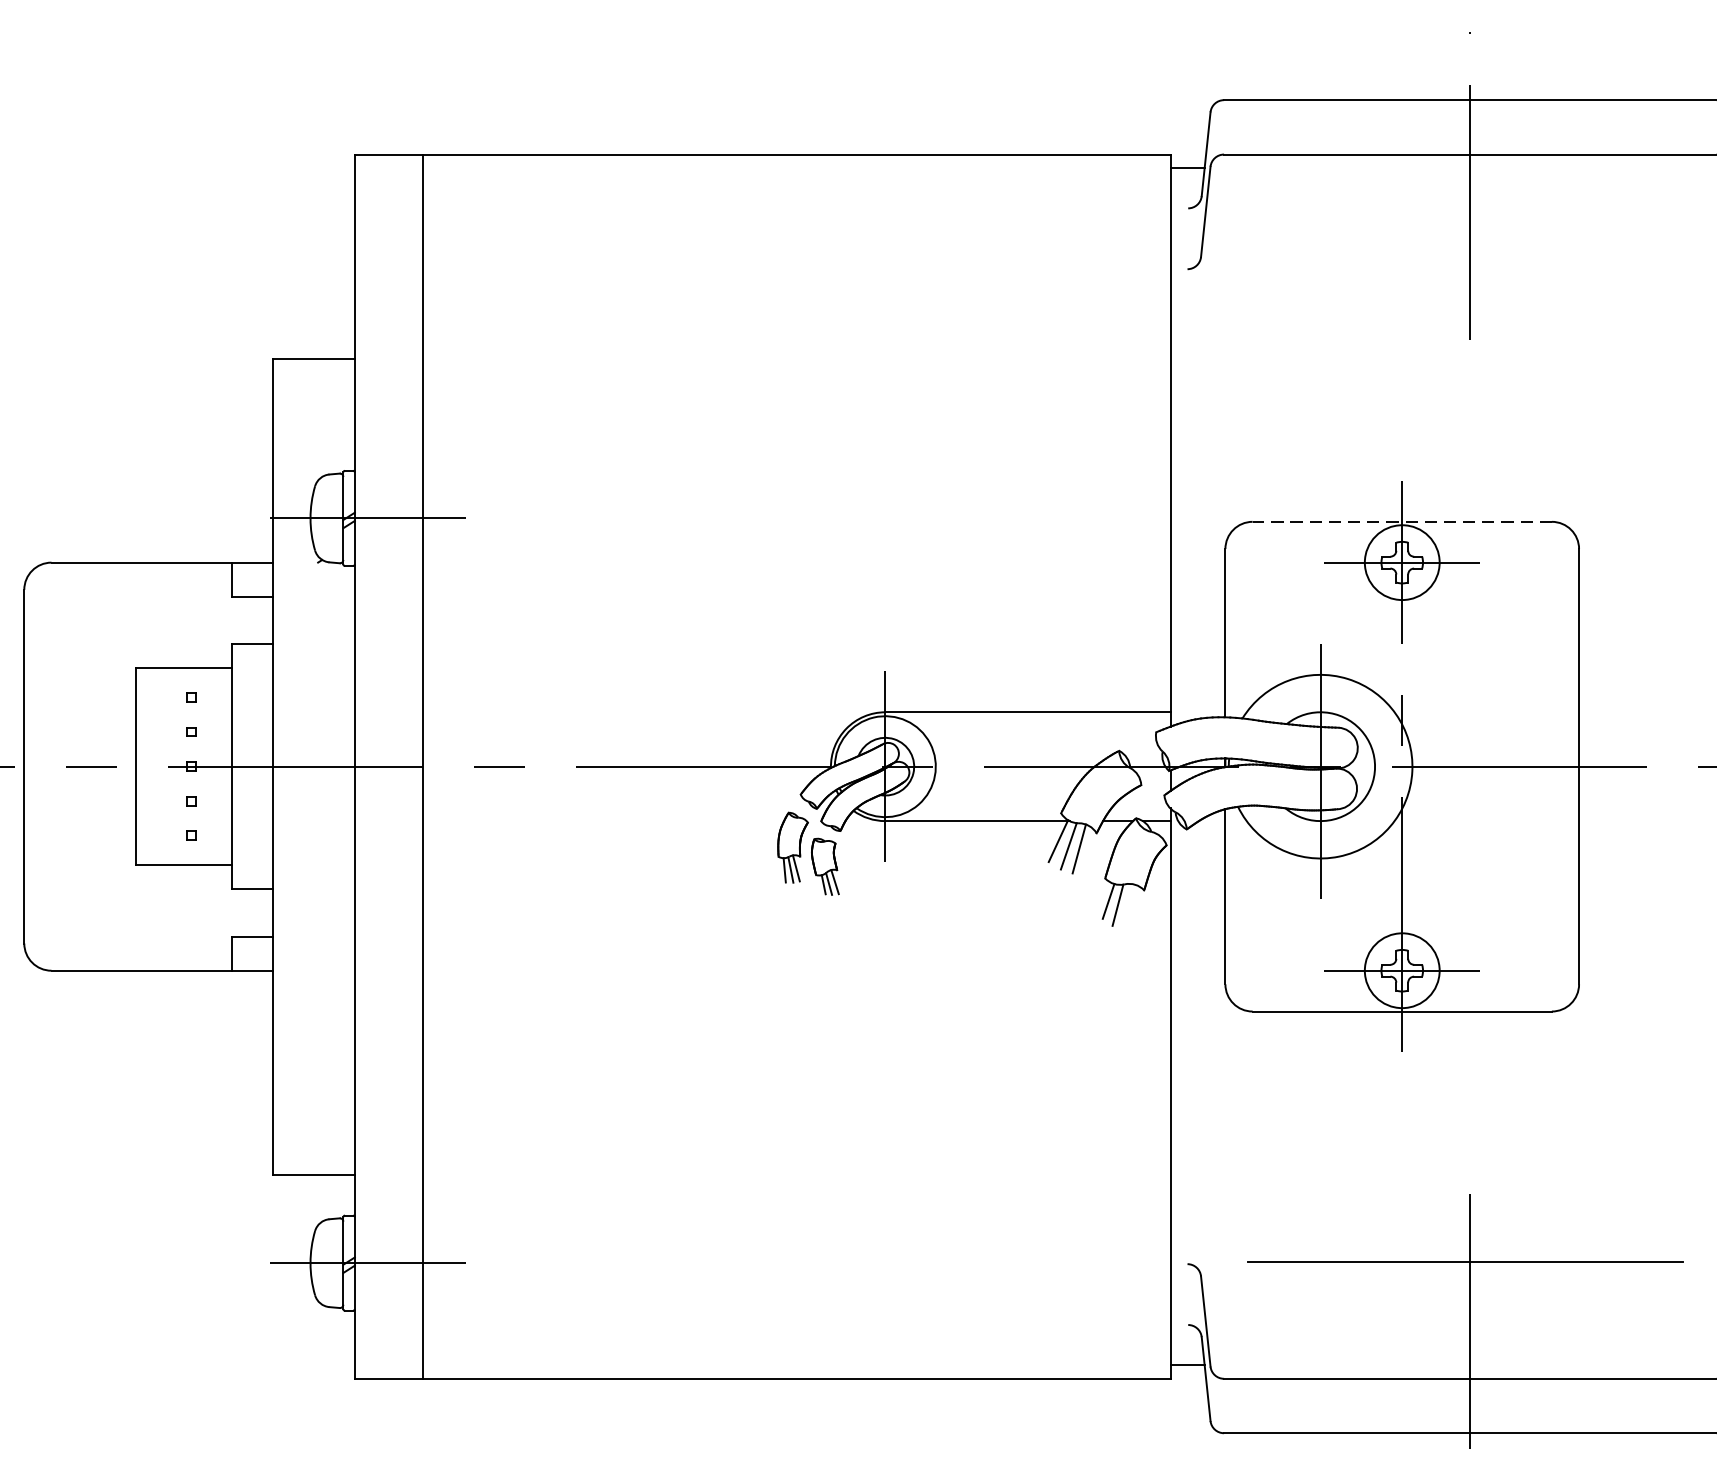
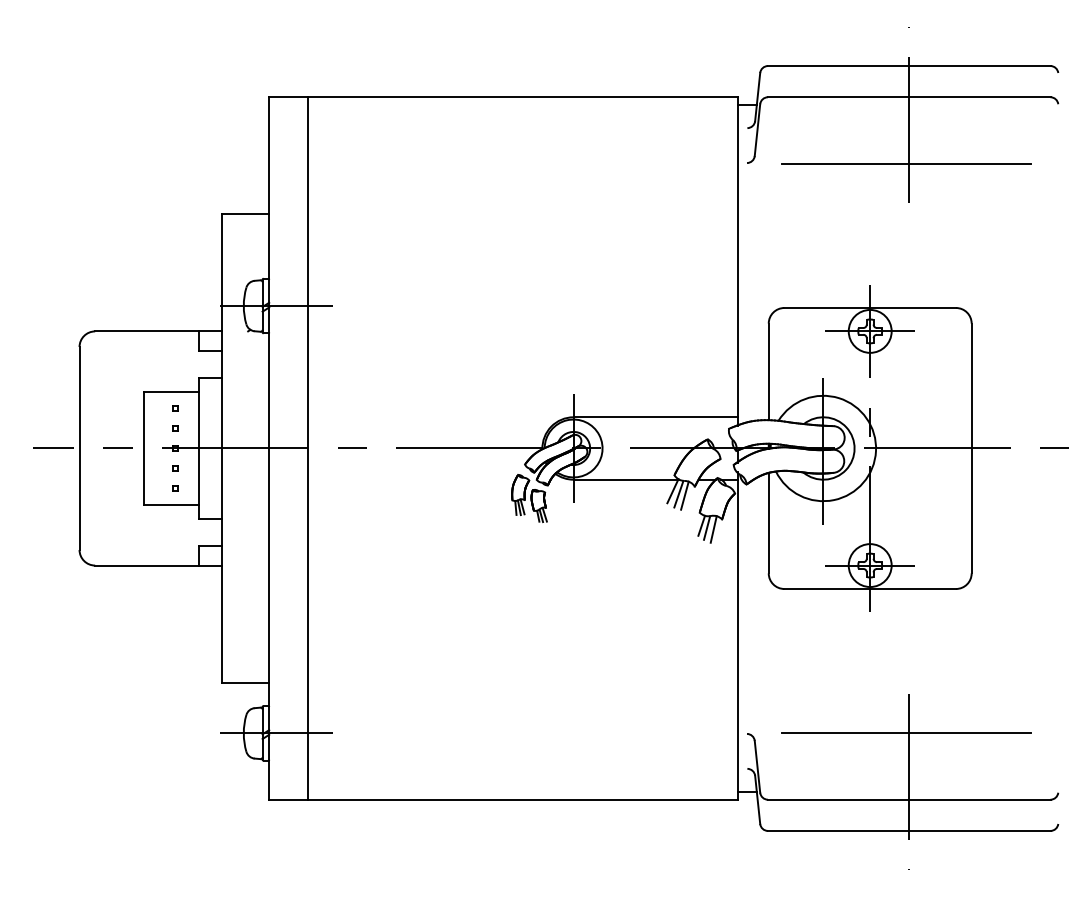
line: (1465, 271) -> (906, 164), added
line: (1402, 522) -> (870, 308), dashed -> solid
line: (1129, 907) -> (713, 529), added

